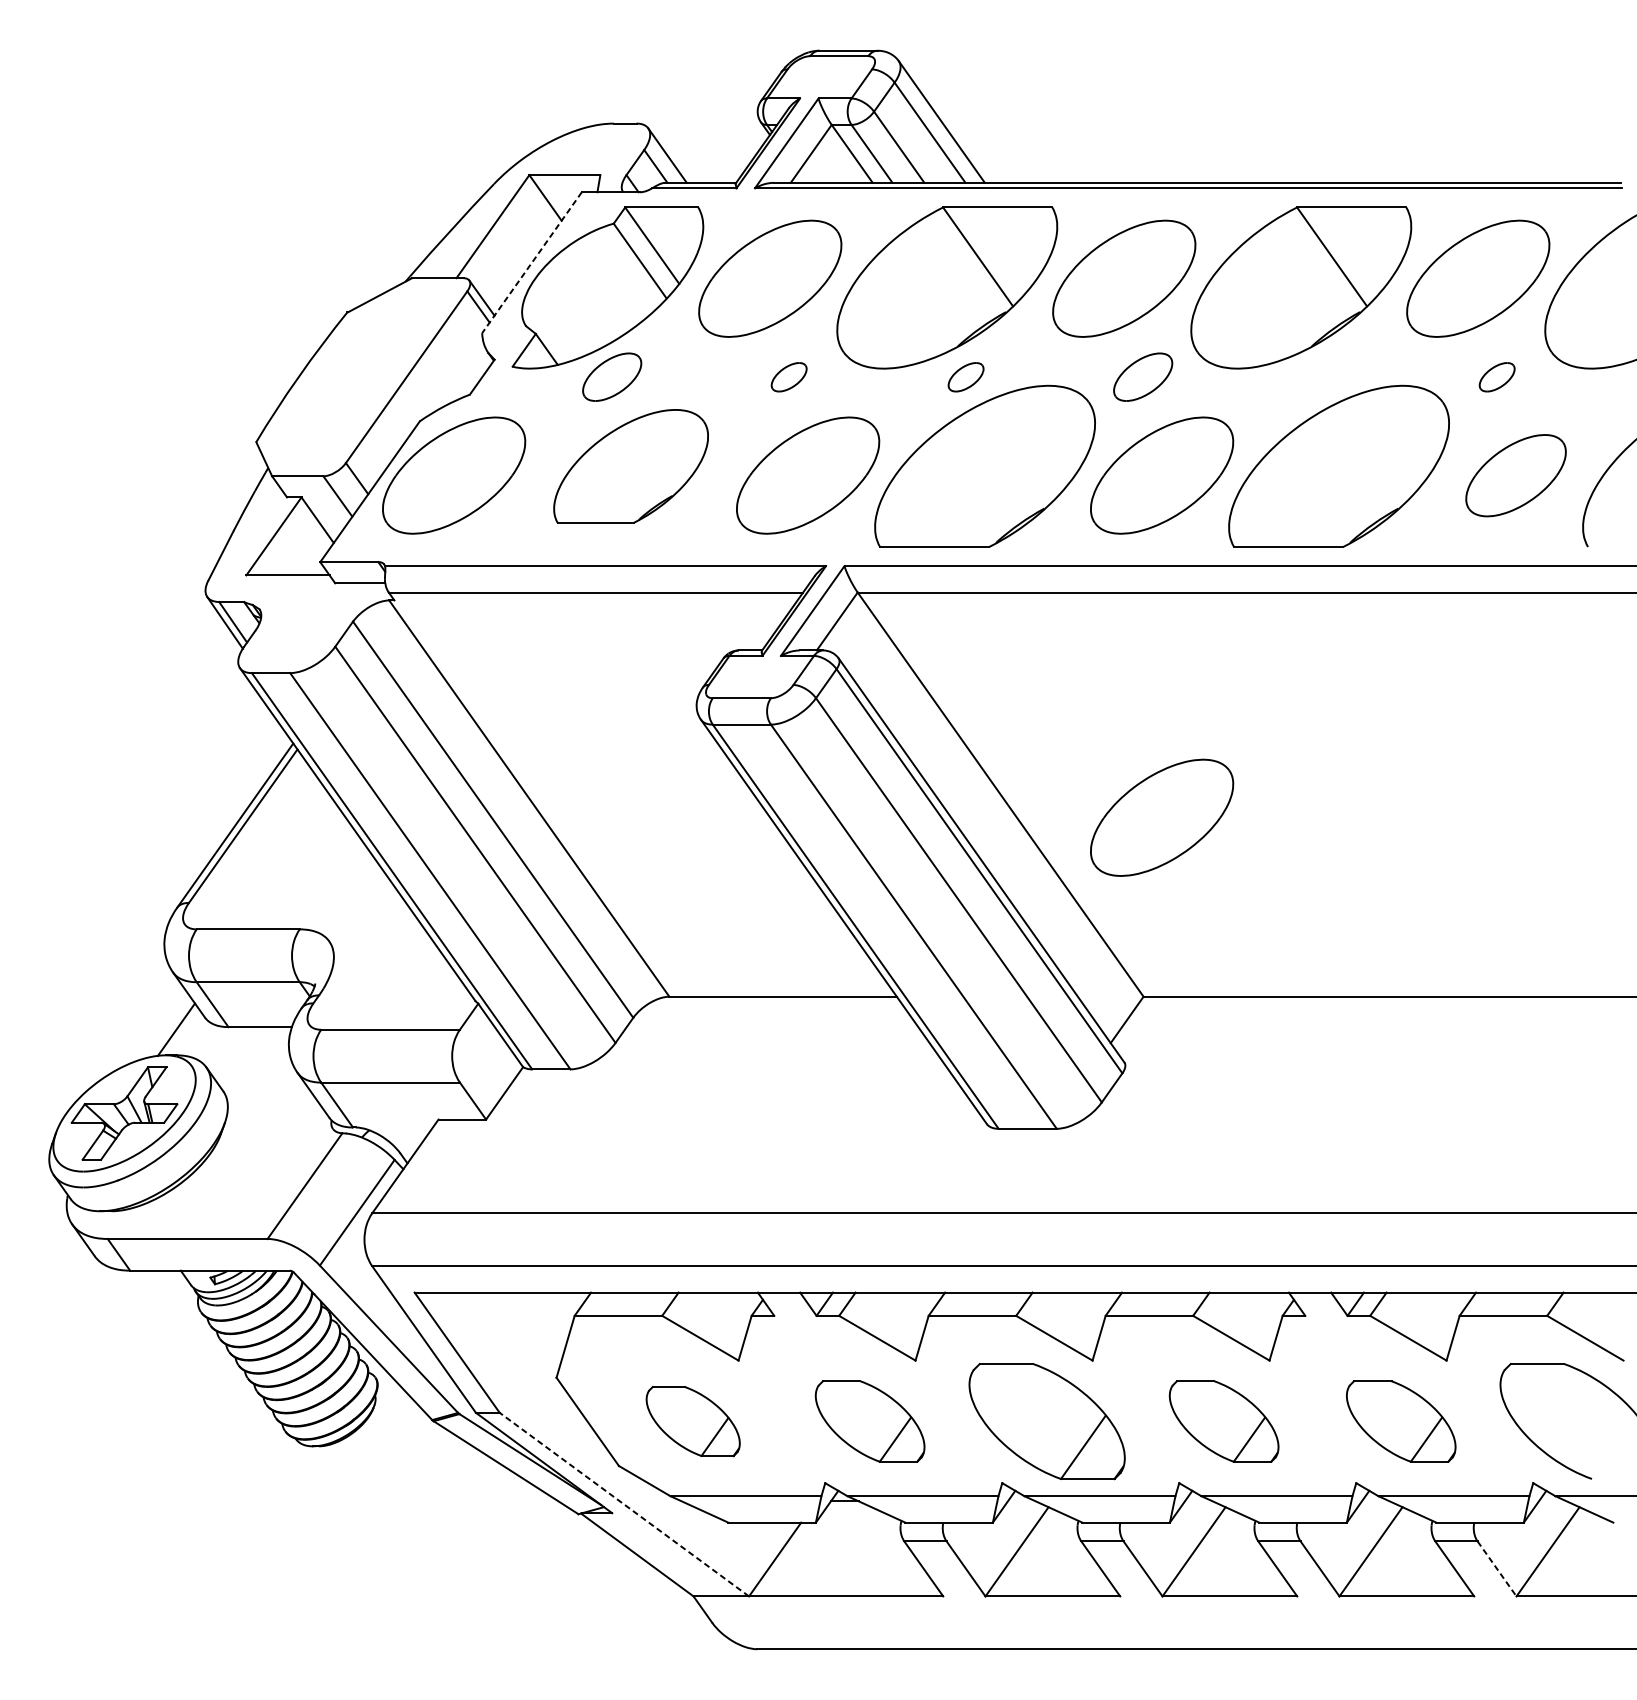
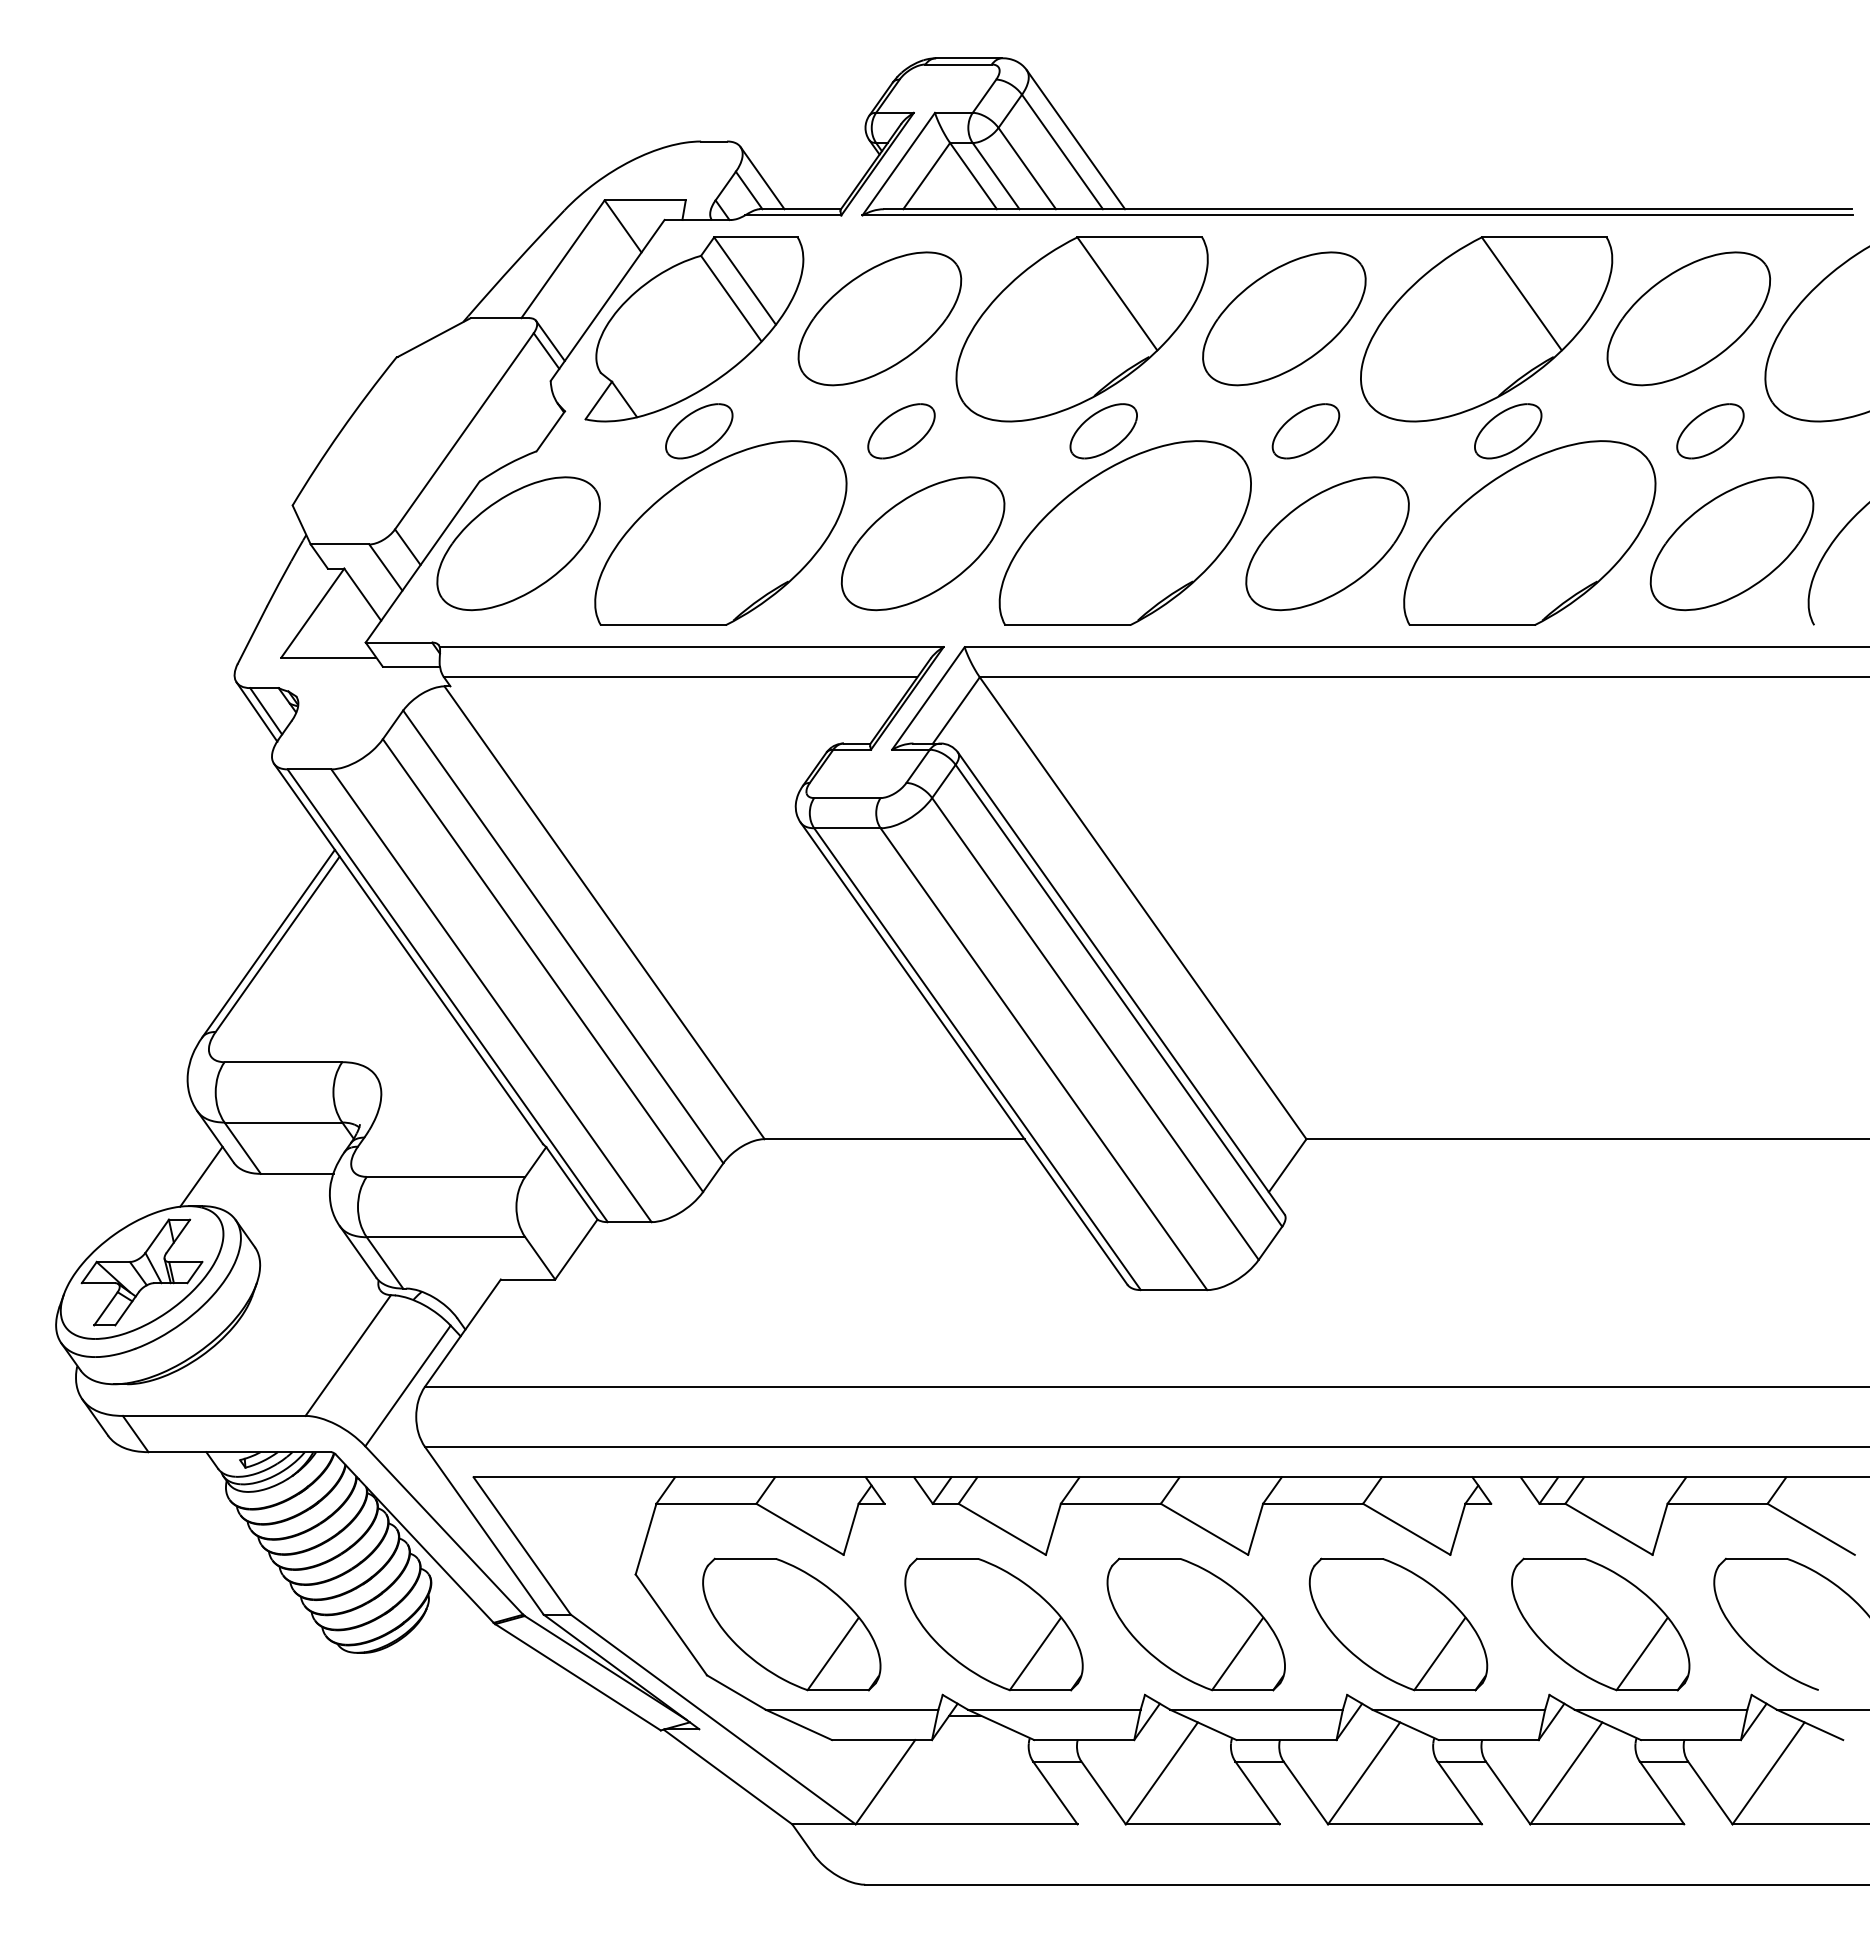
line: (531, 262) -> (607, 300), dashed -> solid
part: (789, 377) -> (901, 431), size x1.67
part: (965, 377) -> (1103, 431), size x1.67
part: (1320, 377) -> (1508, 431), added
part: (1497, 377) -> (1710, 431), size x1.67
part: (630, 465) -> (720, 532), size x1.43
part: (1515, 475) -> (1731, 543), size x1.43
part: (1162, 817) -> (1327, 934), removed
part: (692, 1421) -> (791, 1624), size x1.67
part: (869, 1421) -> (993, 1624), size x1.43
part: (1224, 1421) -> (1398, 1624), size x1.43
part: (1400, 1421) -> (1600, 1624), size x1.43
line: (624, 1504) -> (713, 1719), dashed -> solid
line: (1497, 1569) -> (1710, 1793), dashed -> solid

